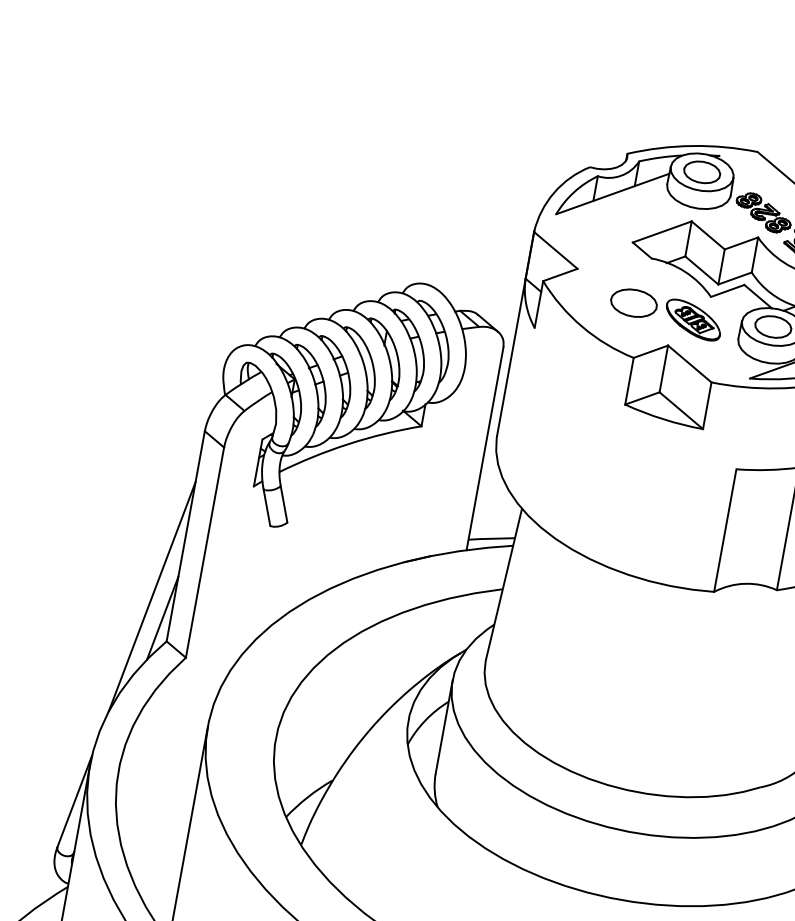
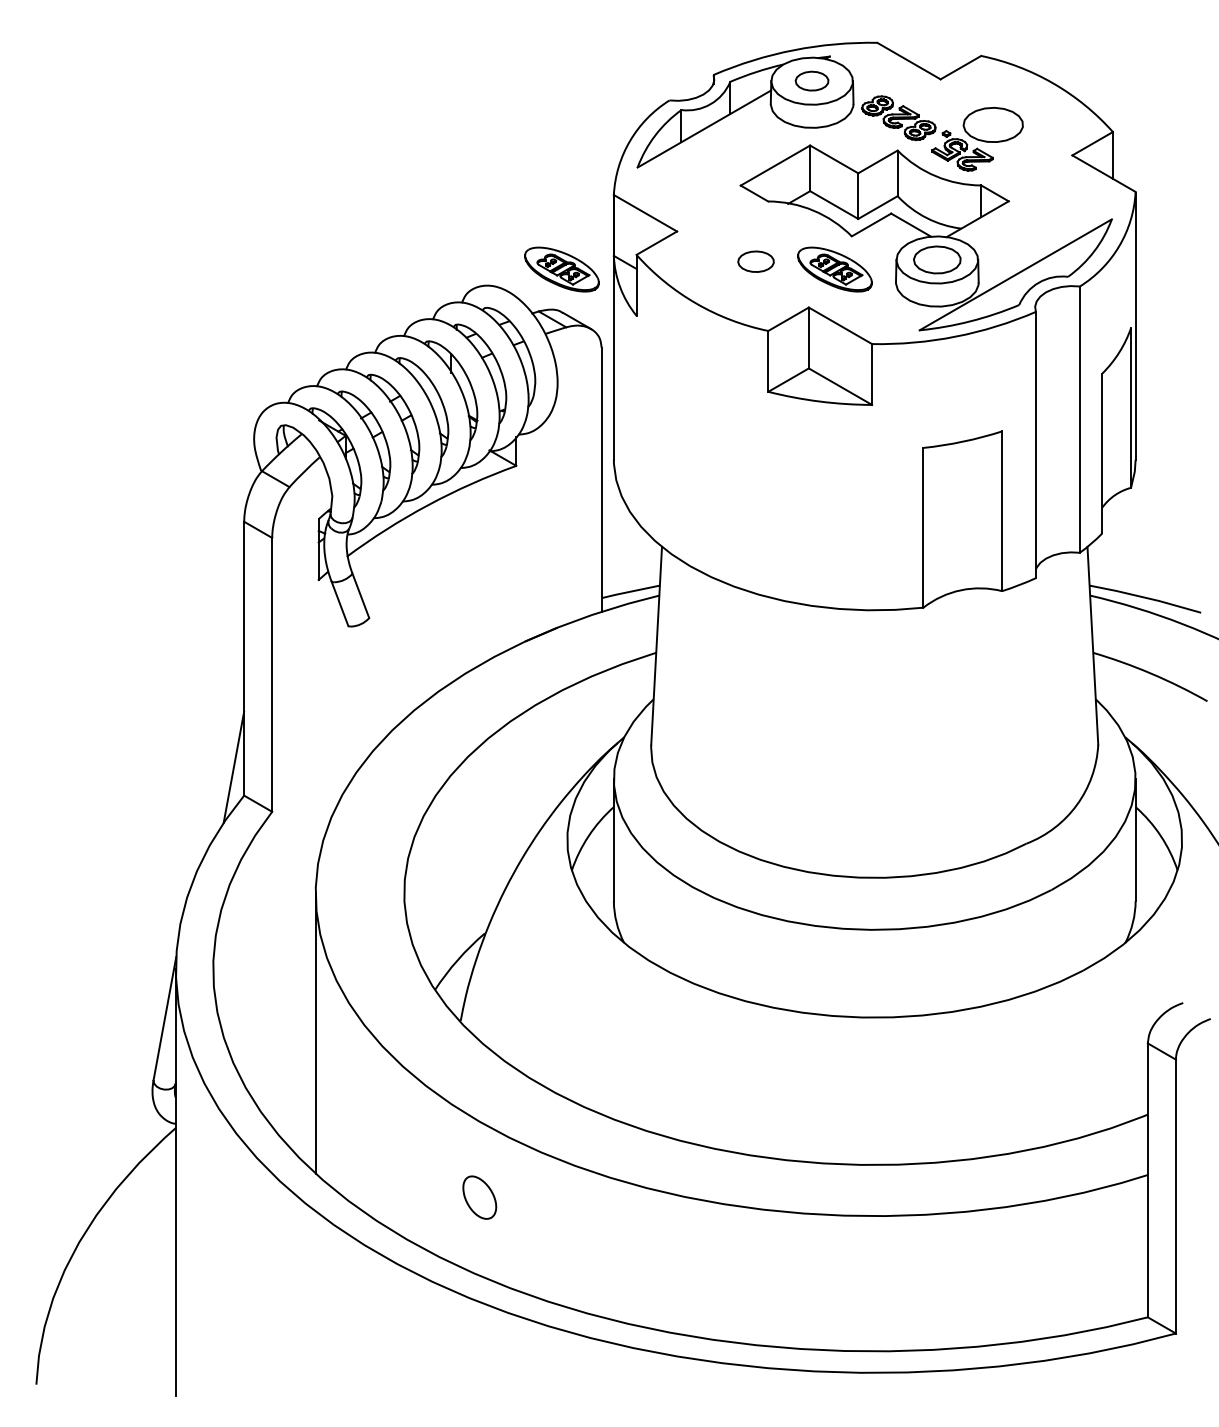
part: (701, 171) -> (811, 80), size x0.7
part: (483, 281) -> (561, 269), added
part: (633, 302) -> (755, 261), size x0.6
line: (152, 596) -> (215, 742), removed

